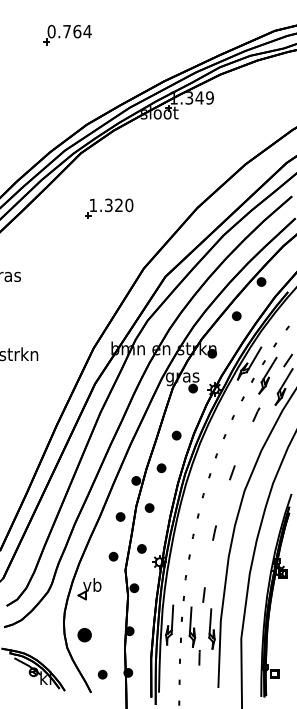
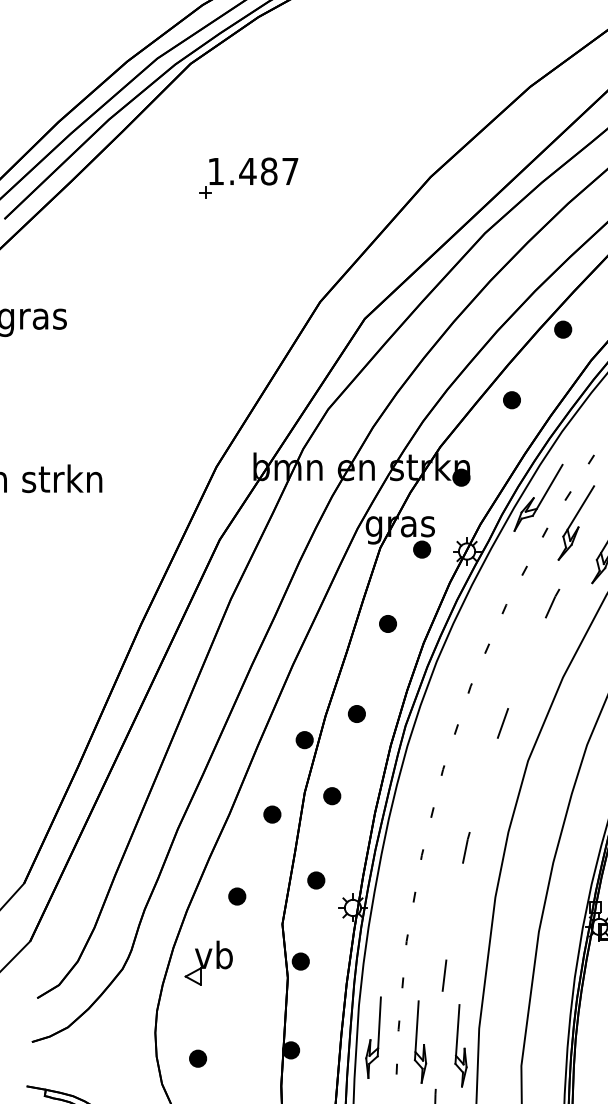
text: (118, 205) -> (267, 171), 1.320 -> 1.487
part: (176, 435) -> (387, 623), moved
part: (113, 556) -> (237, 896), moved
part: (84, 635) -> (197, 1059), size x0.62

